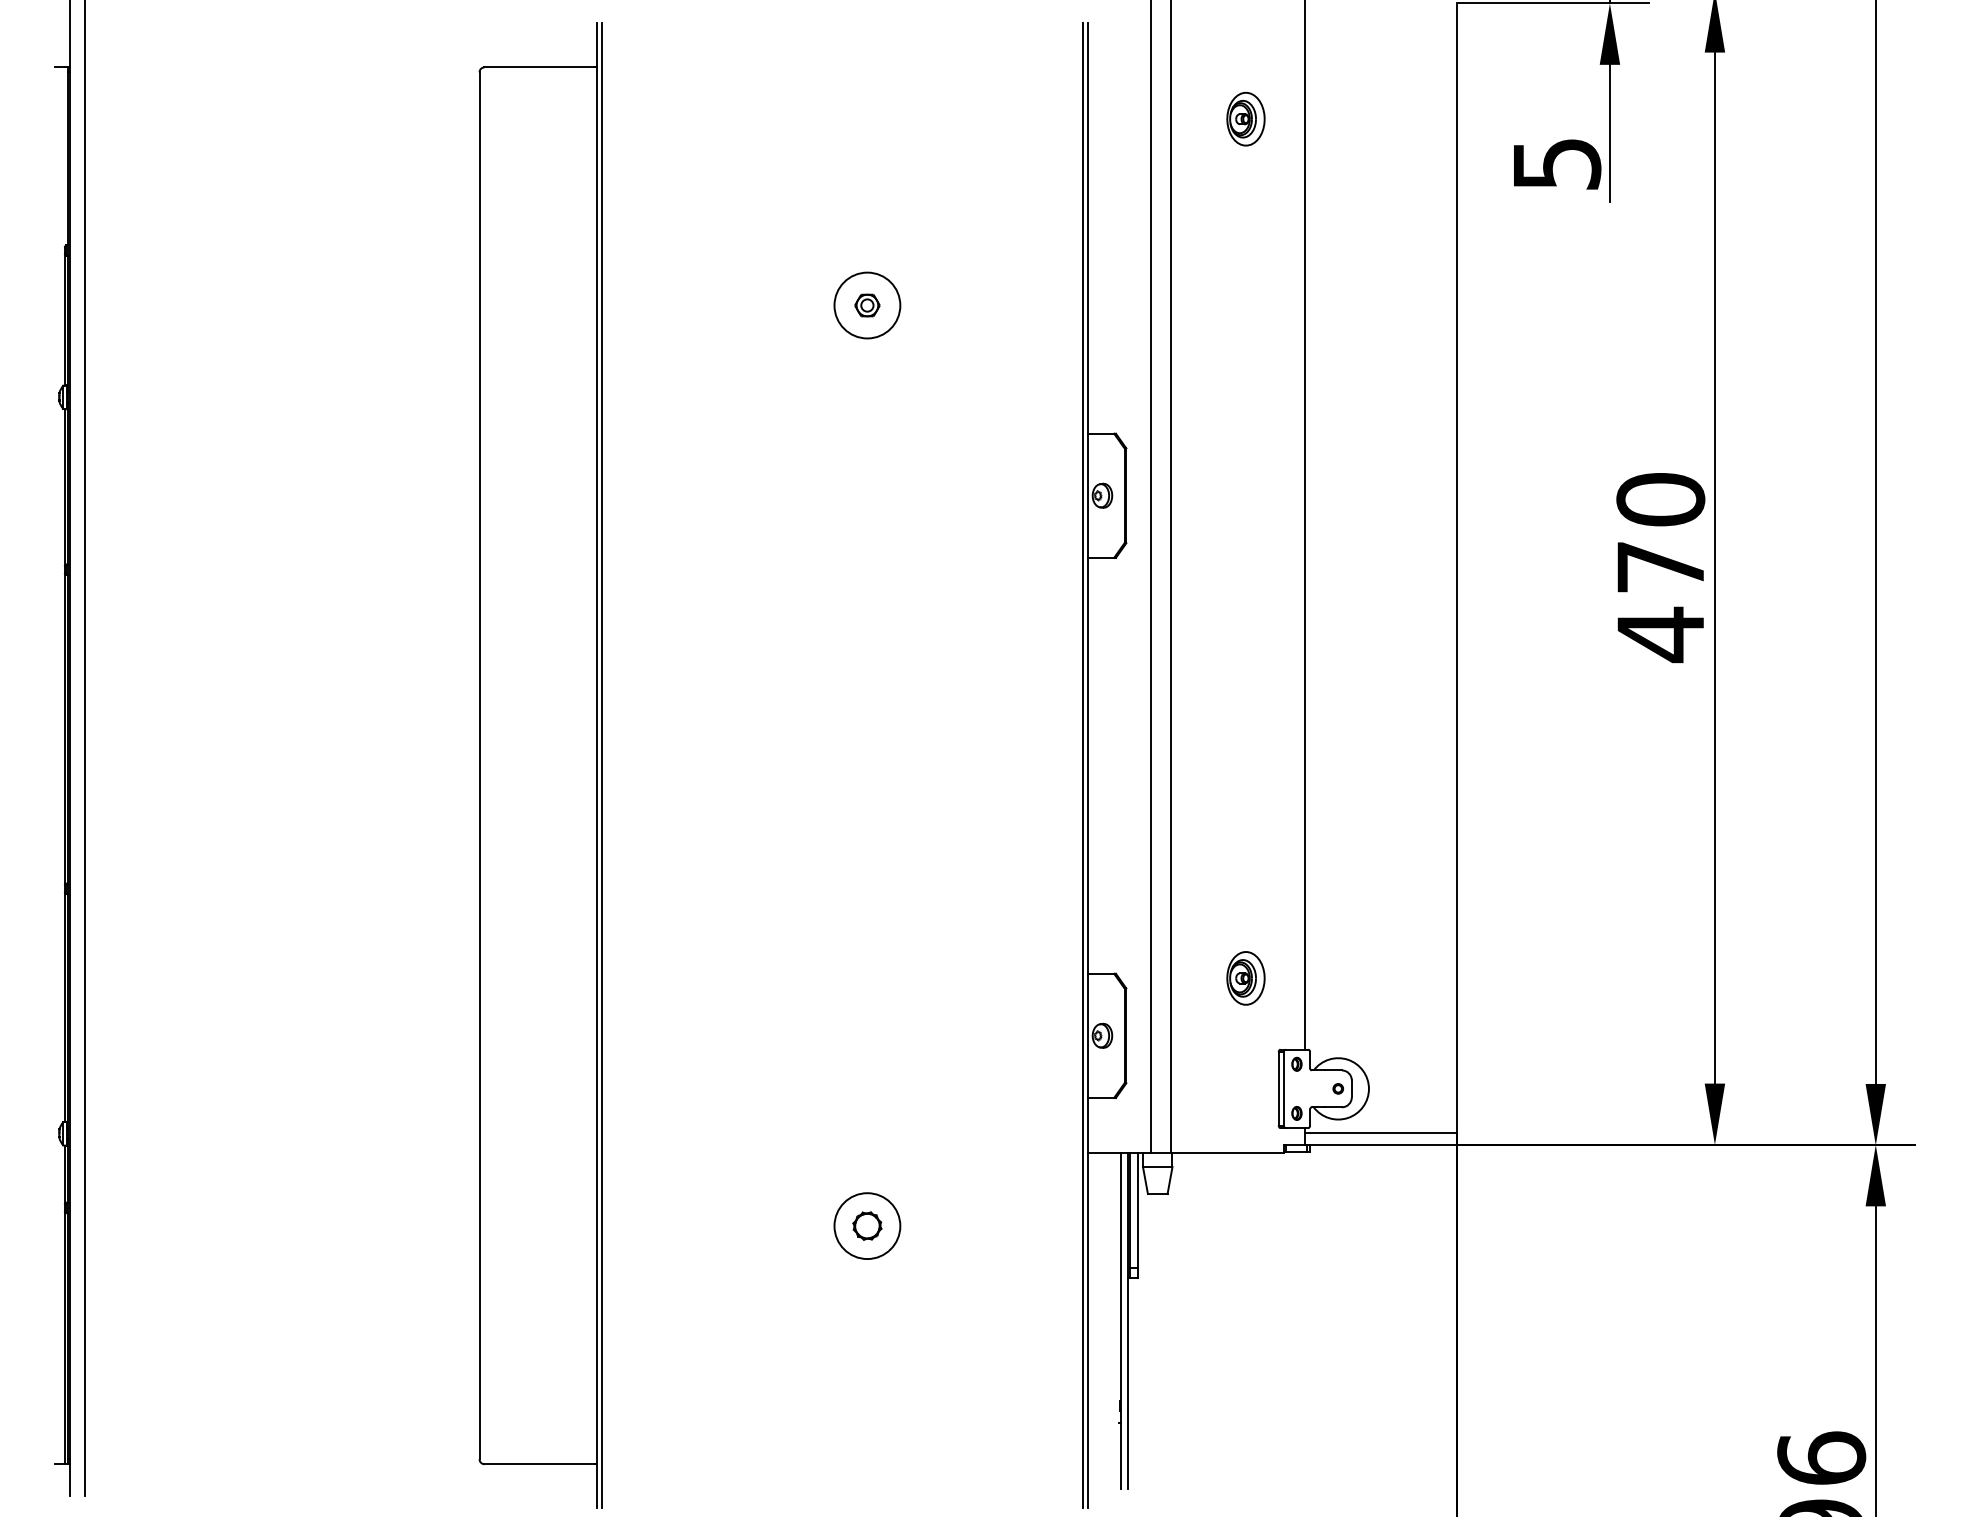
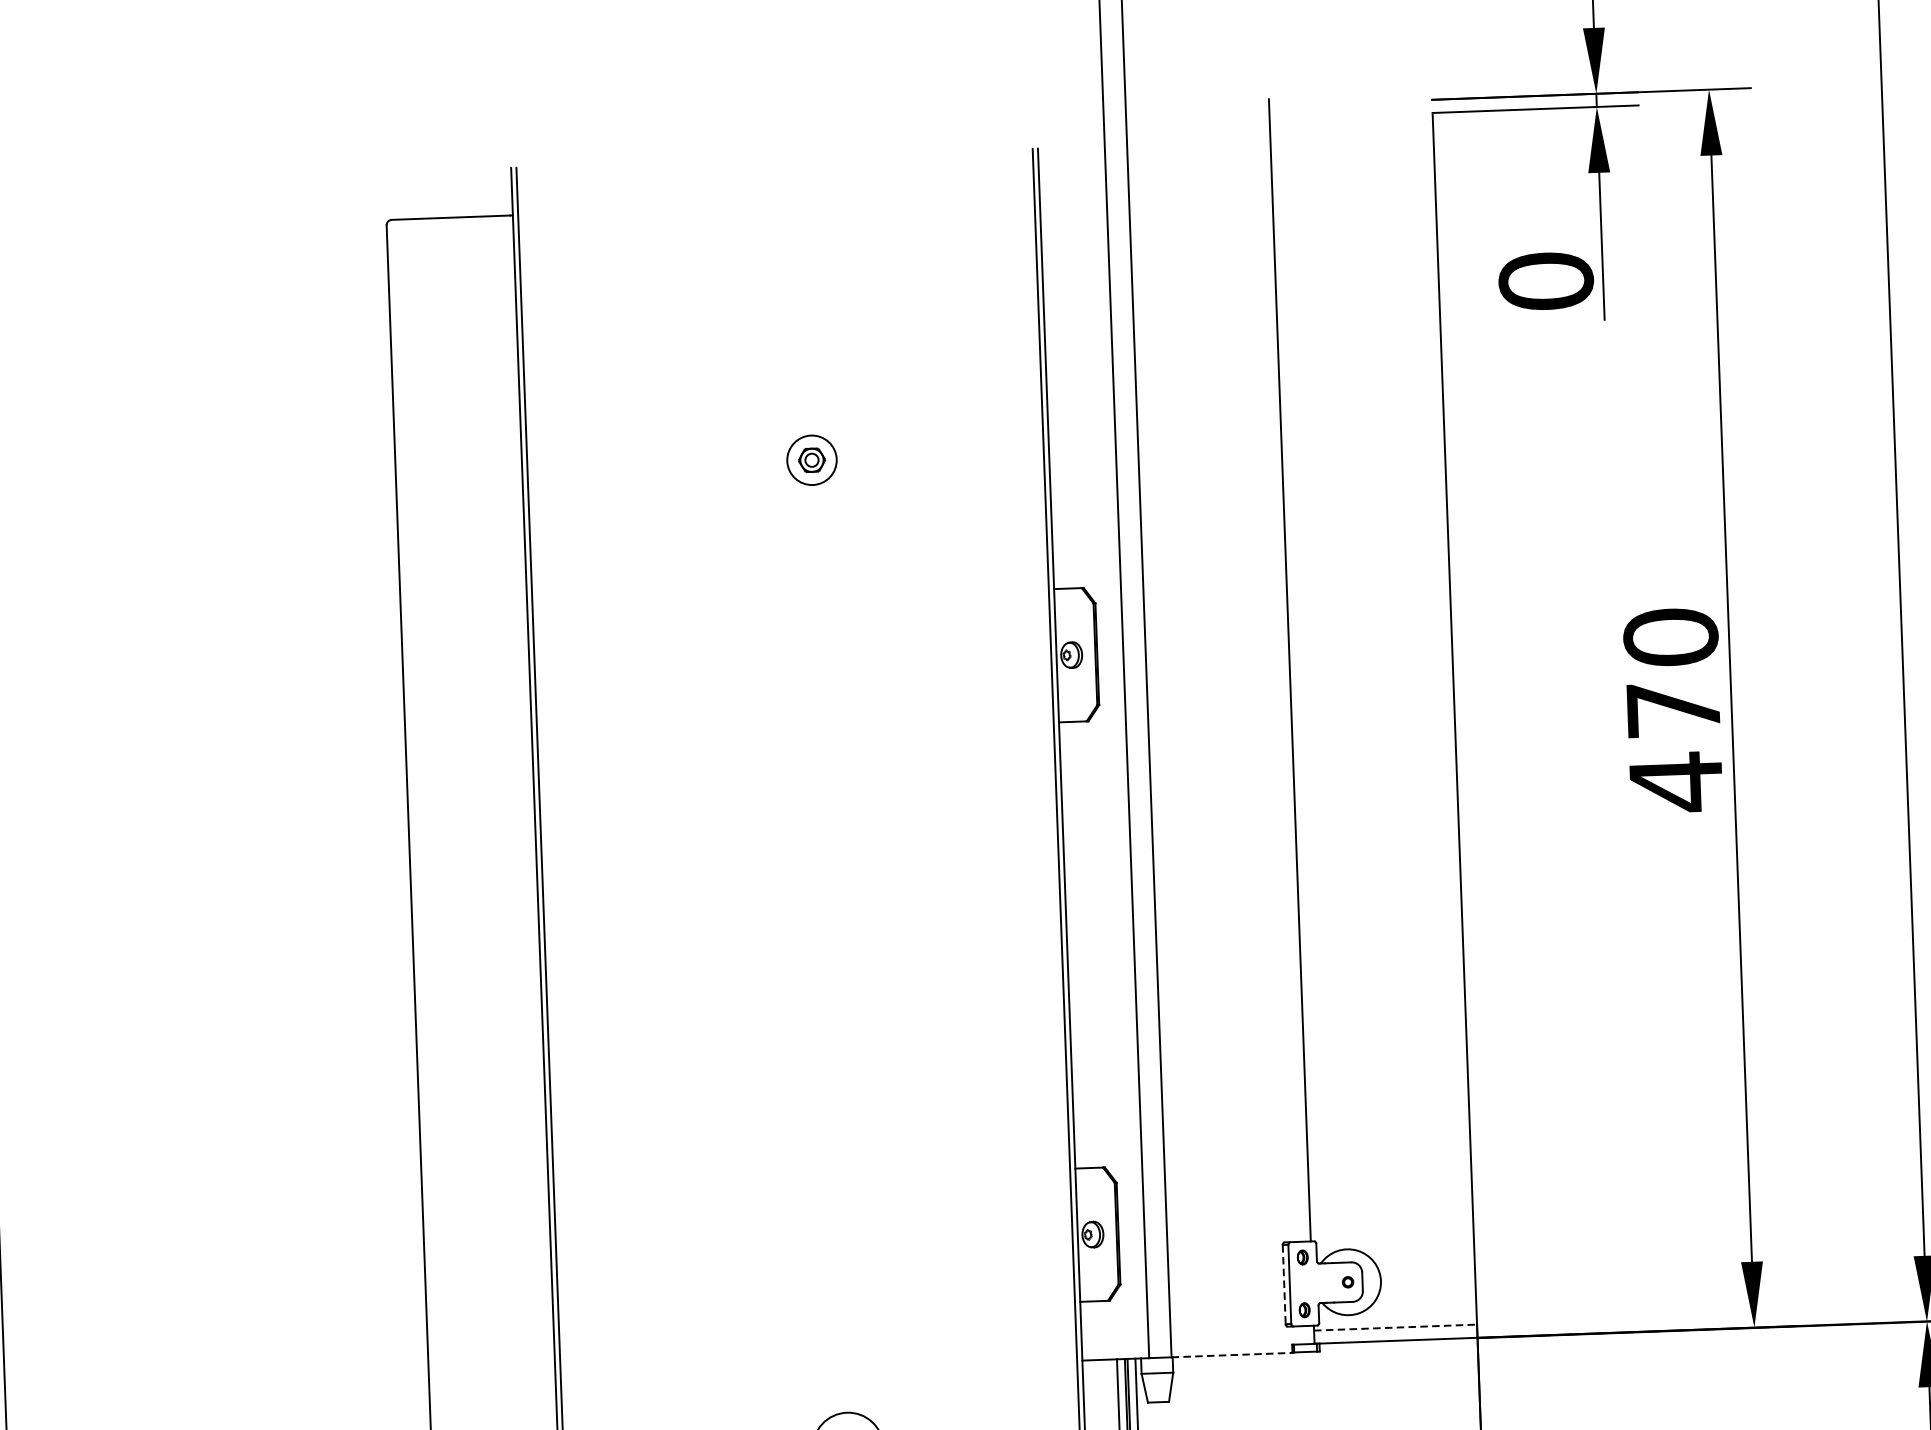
part: (1245, 119) -> (1210, 245), removed
text: (1556, 163) -> (1545, 280), 5 -> 0
circle: (867, 305) -> (812, 460), size x0.7
part: (1245, 978) -> (1244, 1167), removed
line: (1278, 1088) -> (1283, 1284), solid -> dashed
line: (1380, 1132) -> (1395, 1327), solid -> dashed
line: (1228, 1152) -> (1232, 1354), solid -> dashed

